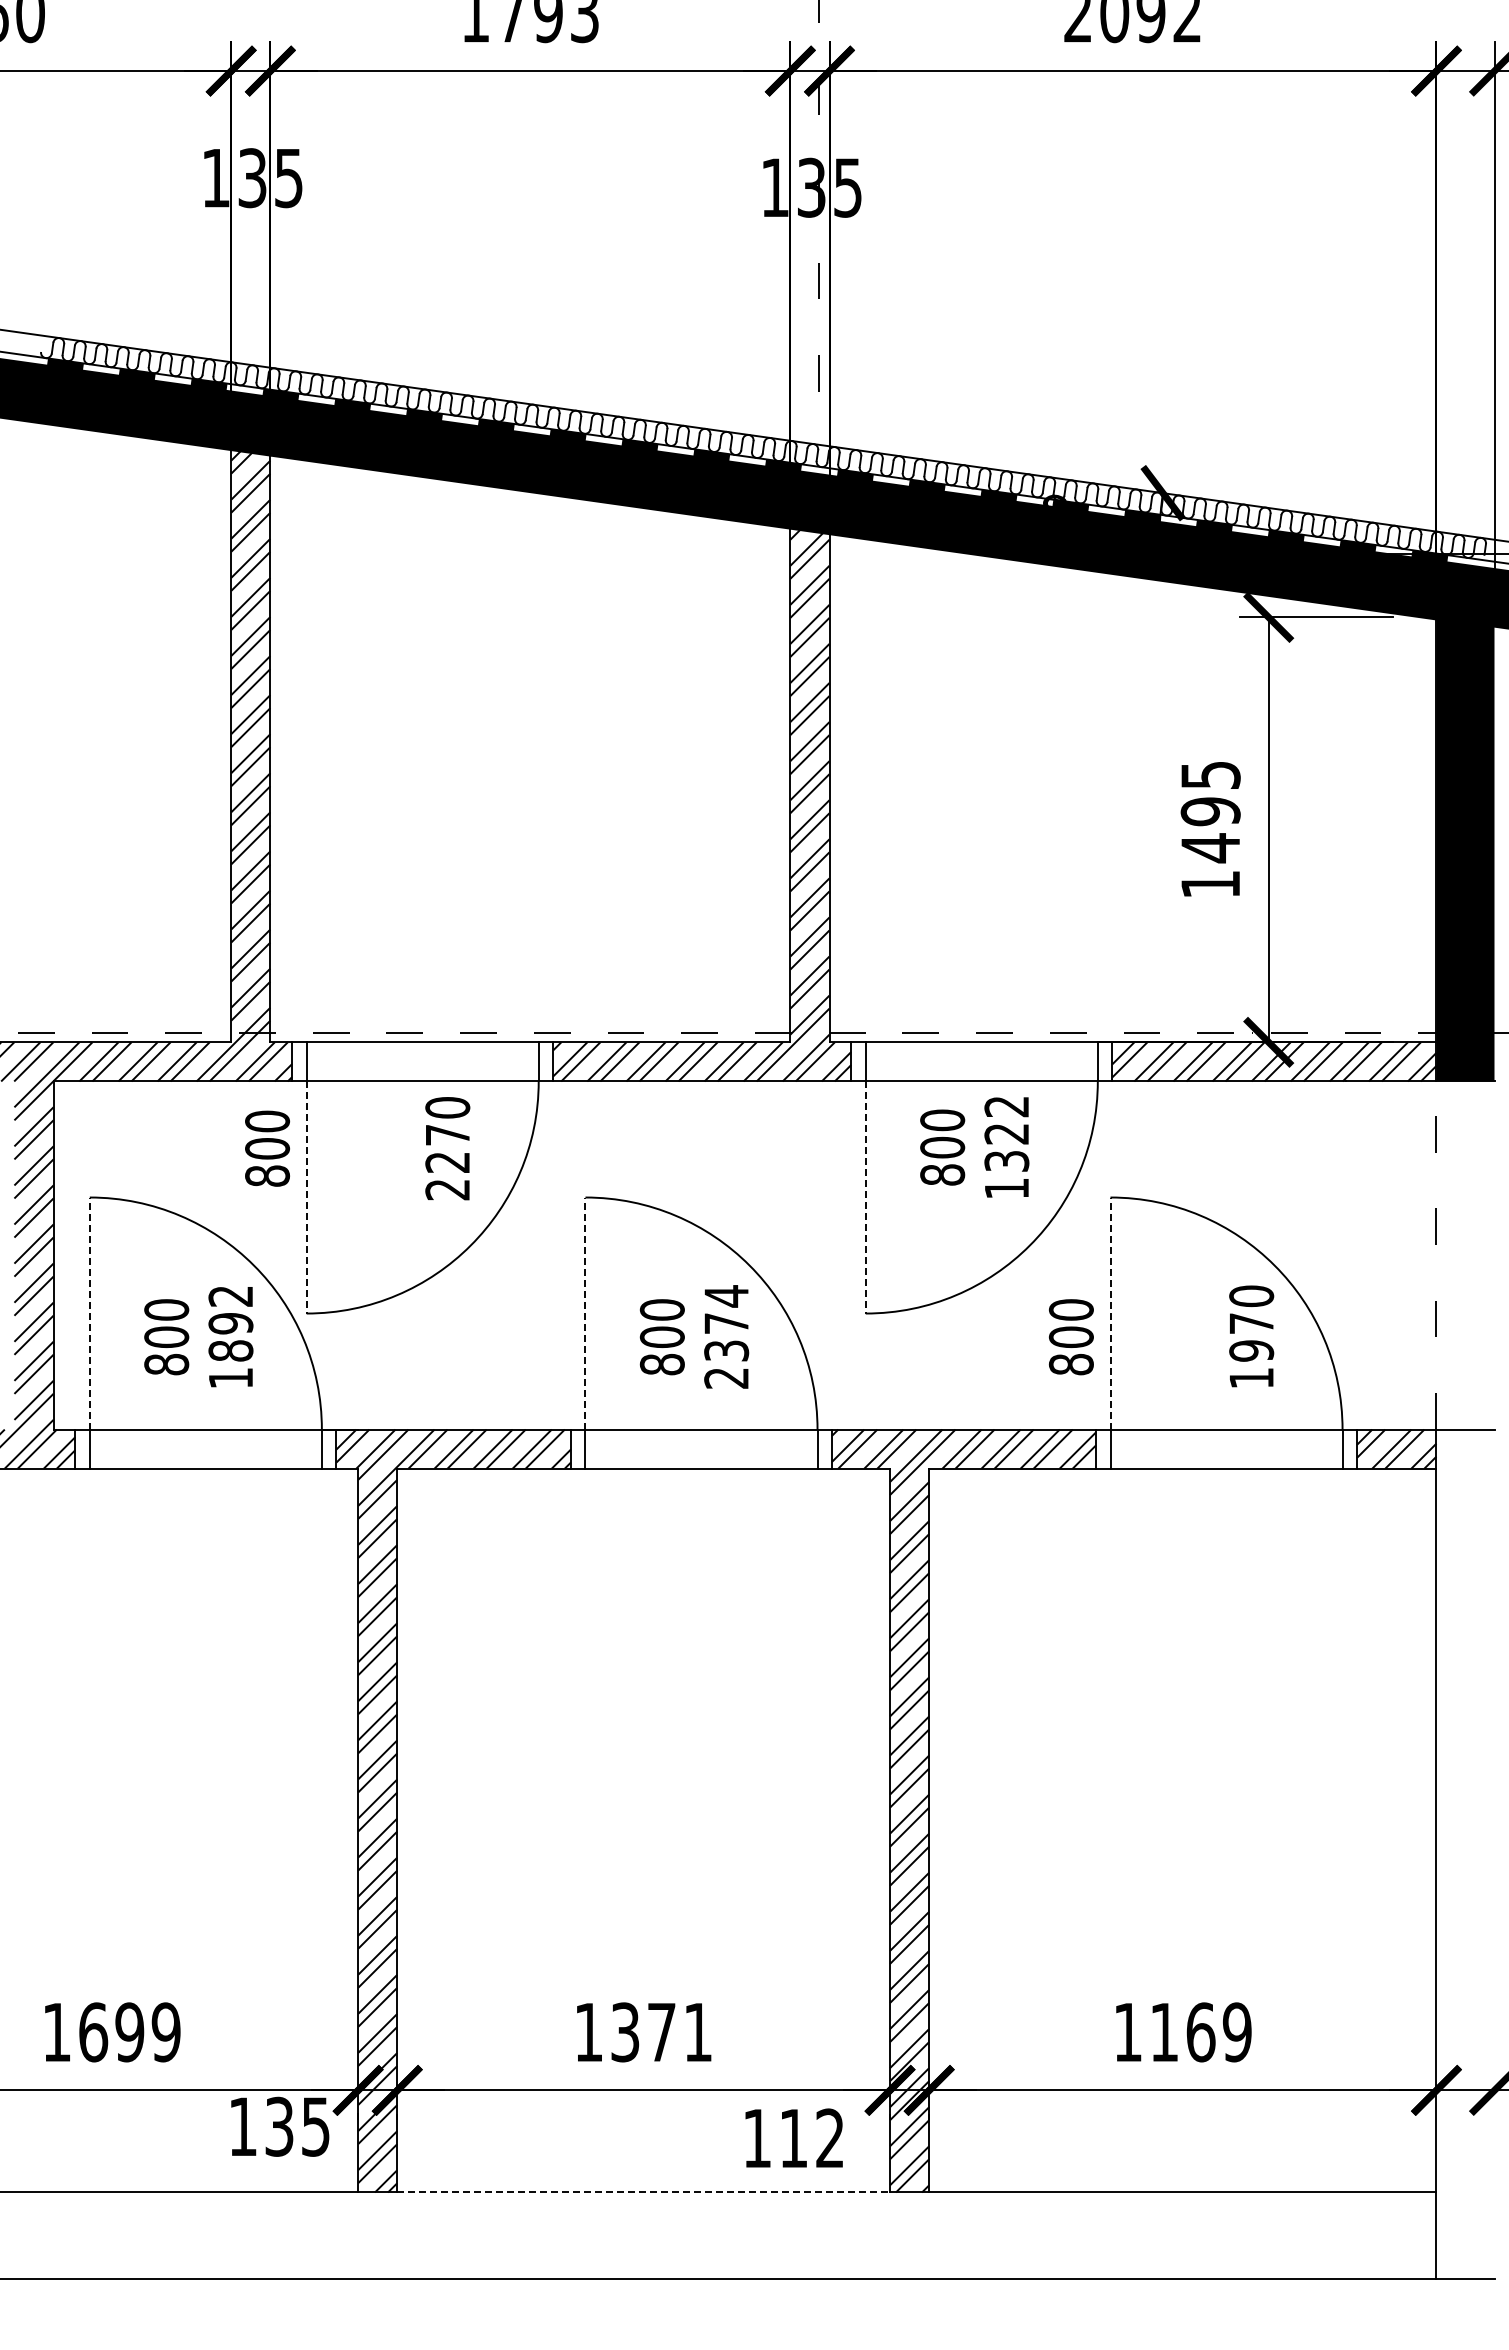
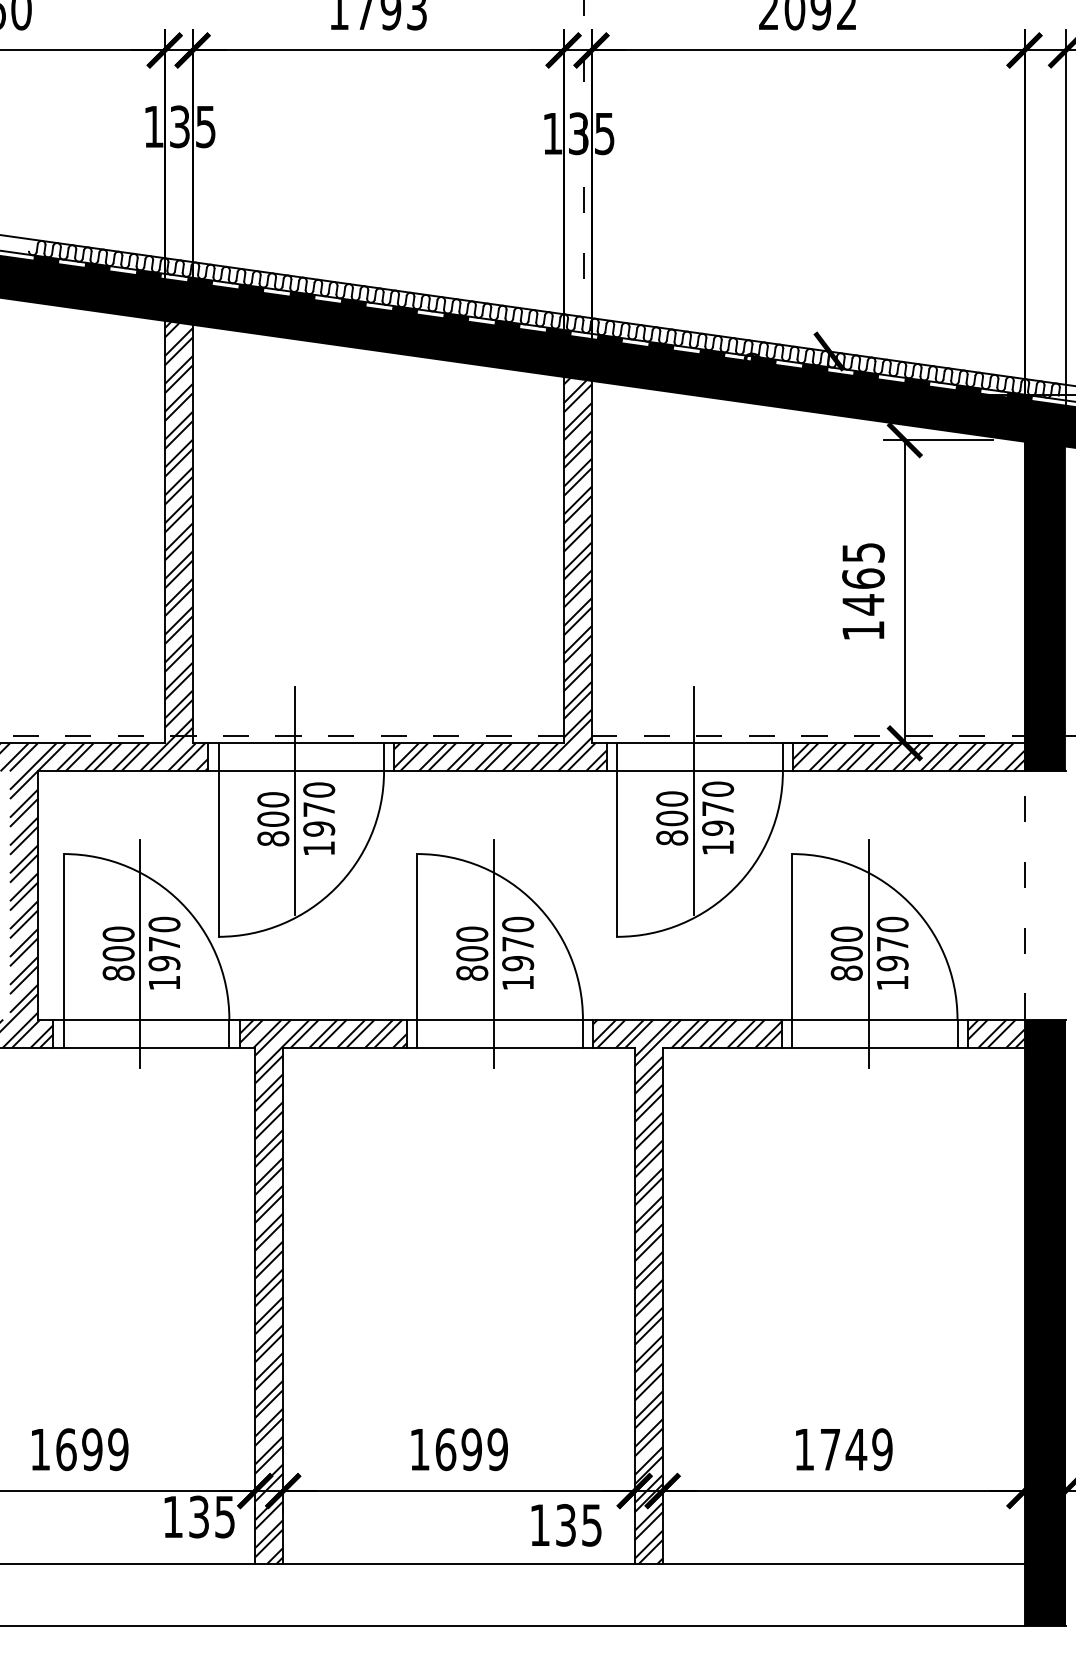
text: (1210, 811) -> (863, 578), 1495 -> 1465
line: (414, 1122) -> (295, 800), added
line: (973, 1122) -> (694, 800), added
text: (1006, 1133) -> (717, 808), 1322 -> 1970
text: (267, 1148) -> (273, 819), moved
text: (447, 1175) -> (318, 838), 2270 -> 1970
line: (306, 1198) -> (218, 854), dashed -> solid
line: (865, 1198) -> (617, 854), dashed -> solid
line: (89, 1313) -> (63, 936), dashed -> solid
line: (585, 1313) -> (417, 936), dashed -> solid
line: (1110, 1313) -> (791, 936), dashed -> solid
text: (230, 1323) -> (164, 943), 1892 -> 1970
text: (726, 1336) -> (518, 953), 2374 -> 1970
line: (197, 1337) -> (140, 953), added
line: (692, 1337) -> (493, 953), added
text: (1071, 1337) -> (846, 953), moved
line: (1217, 1337) -> (868, 953), added
fill: (1465, 1854) -> (1045, 1322), added
text: (661, 2032) -> (471, 1449), 1371 -> 1699
text: (1183, 2032) -> (844, 1449), 1169 -> 1749
text: (811, 2138) -> (578, 1525), 112 -> 135
line: (644, 2192) -> (459, 1563), dashed -> solid

